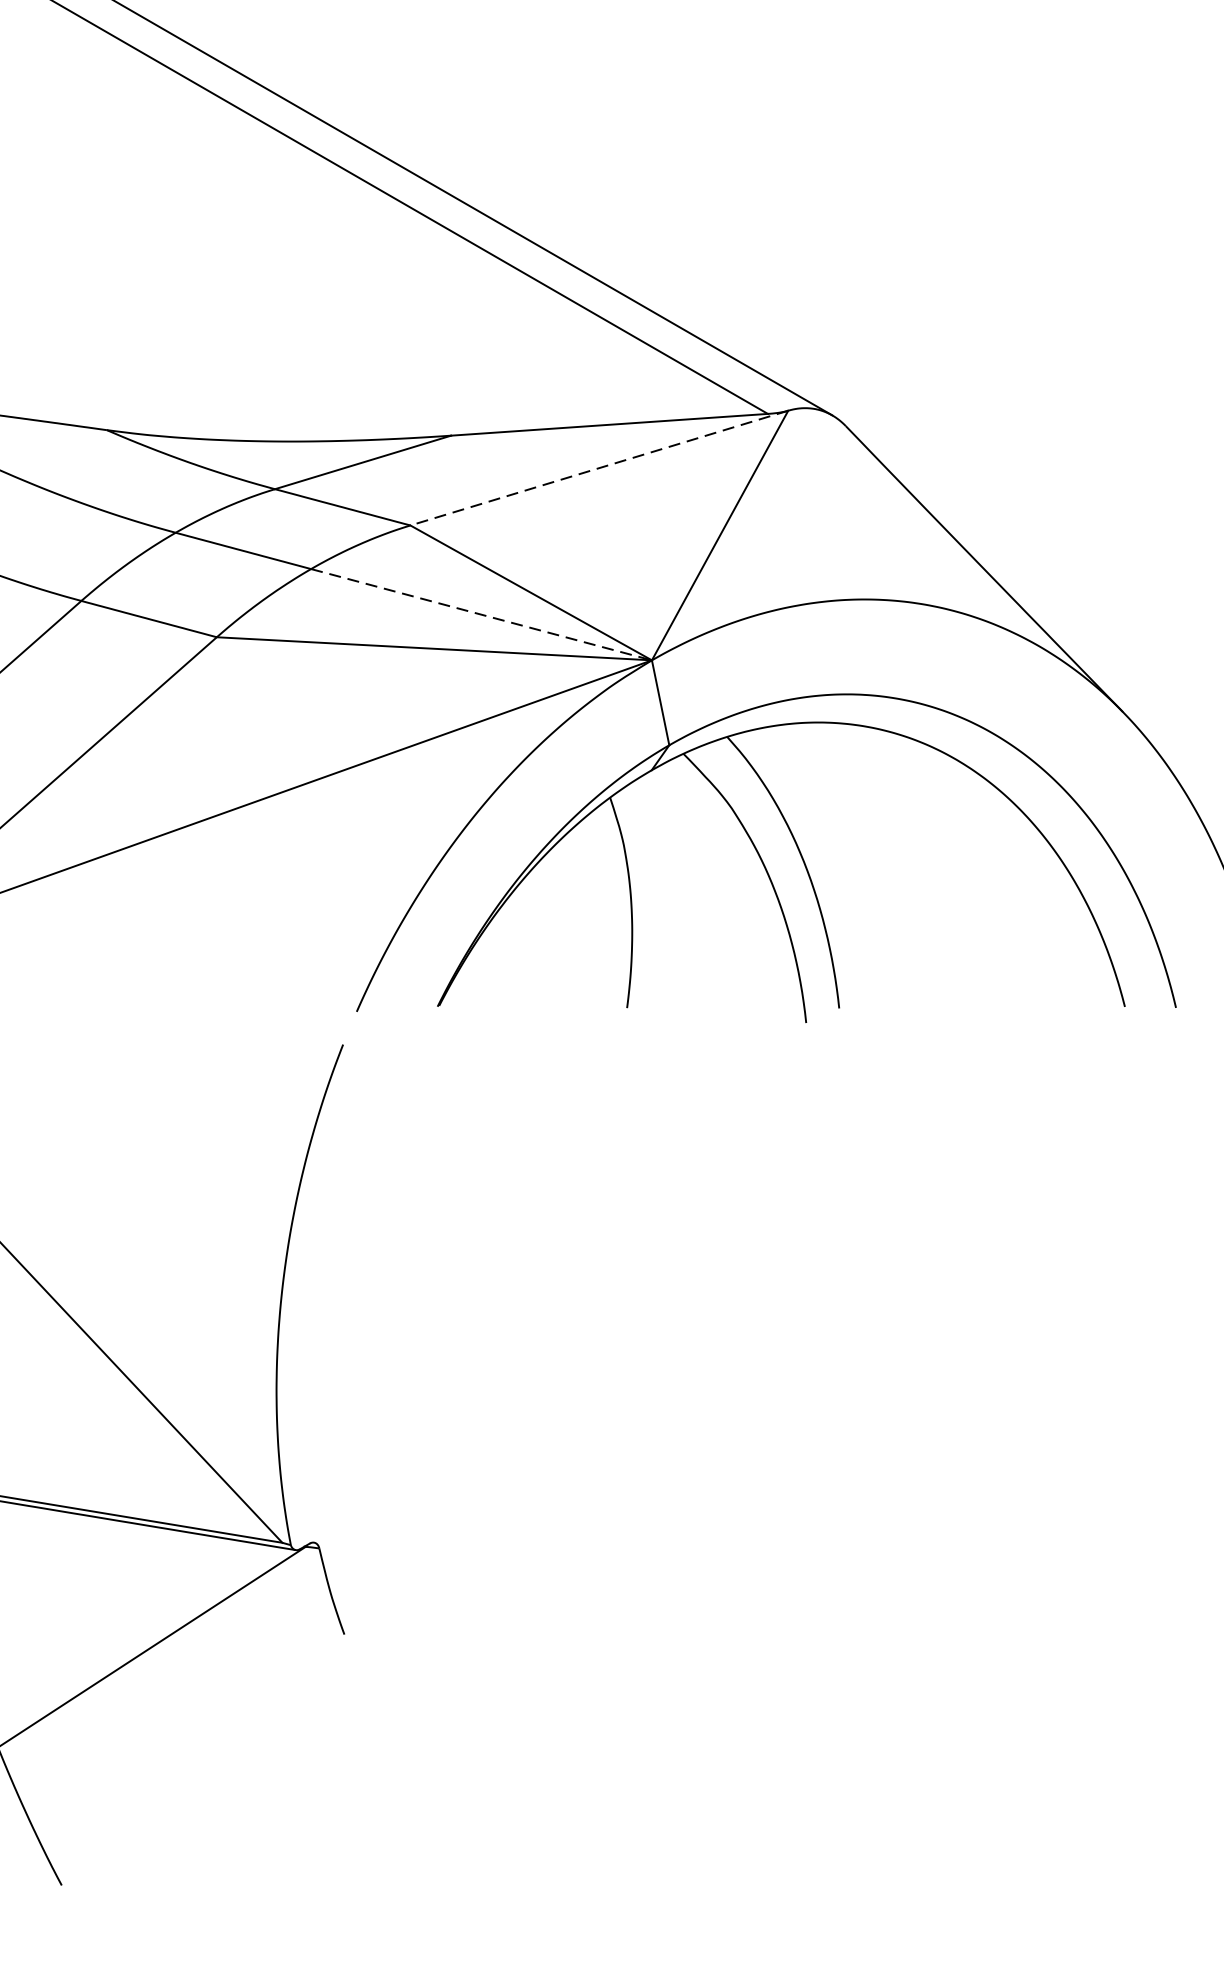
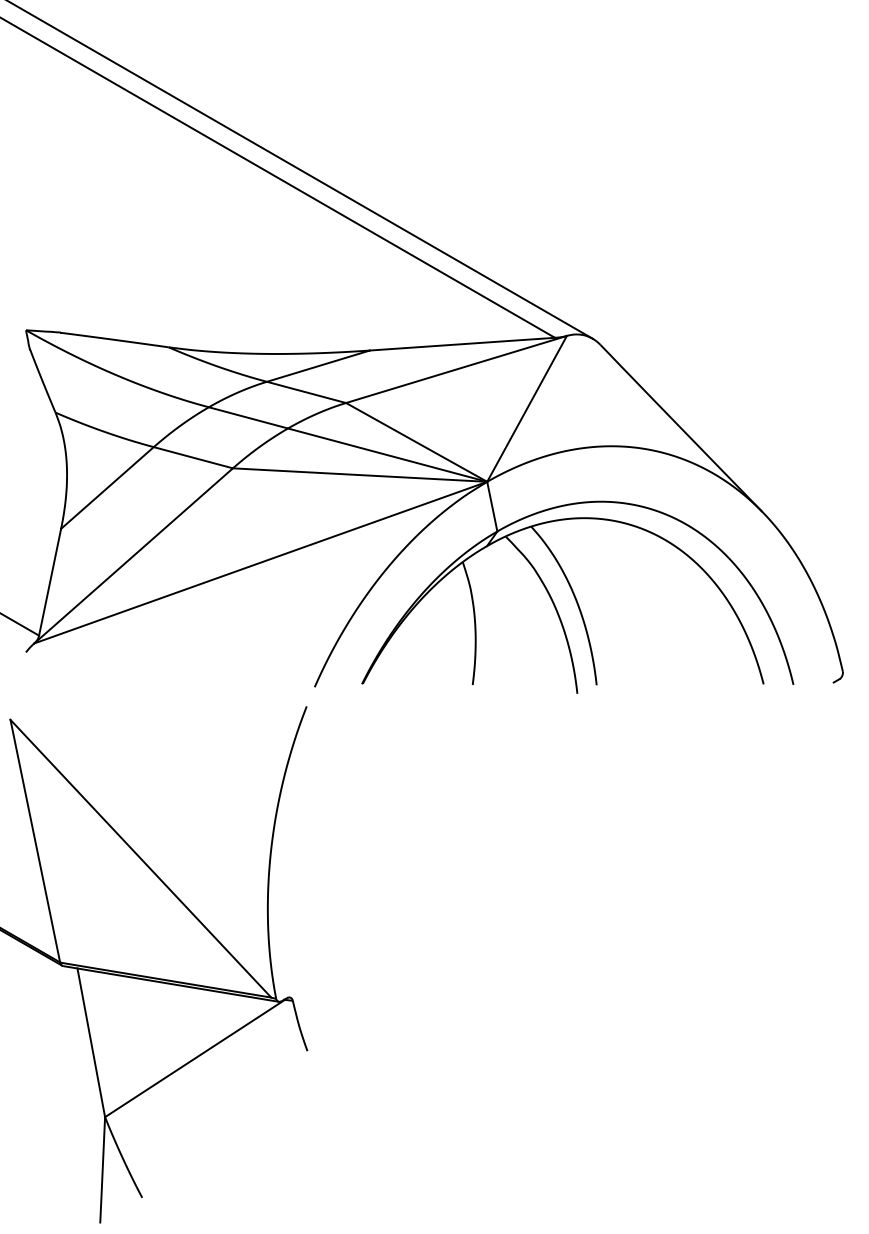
line: (599, 468) -> (456, 369), dashed -> solid
line: (483, 615) -> (388, 455), dashed -> solid

